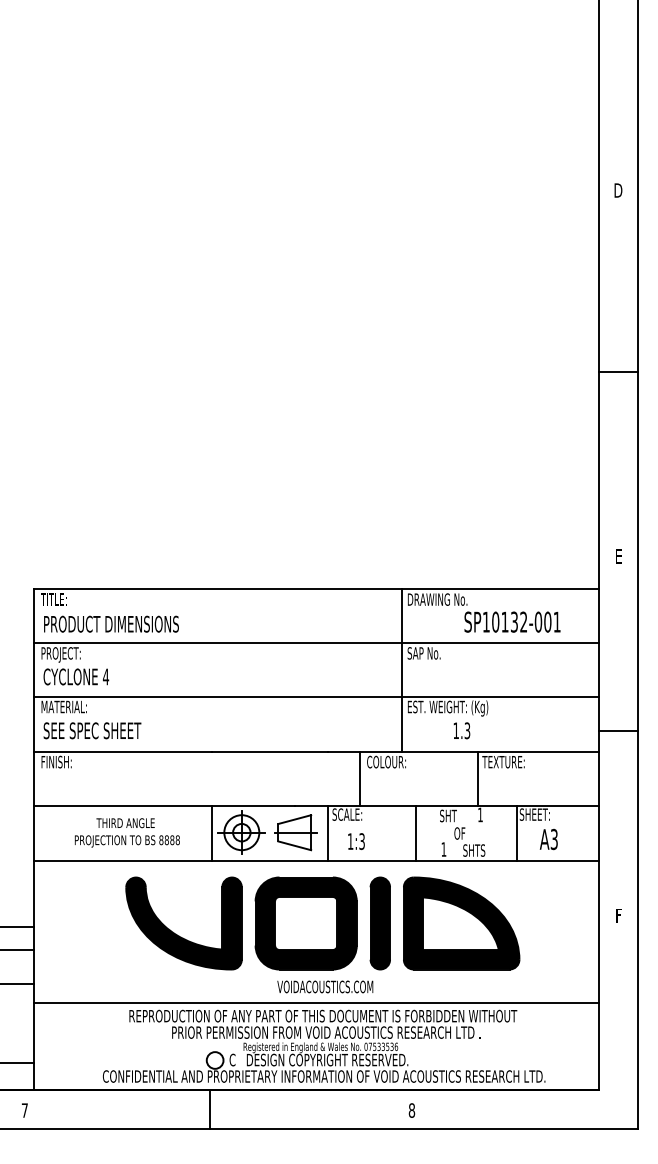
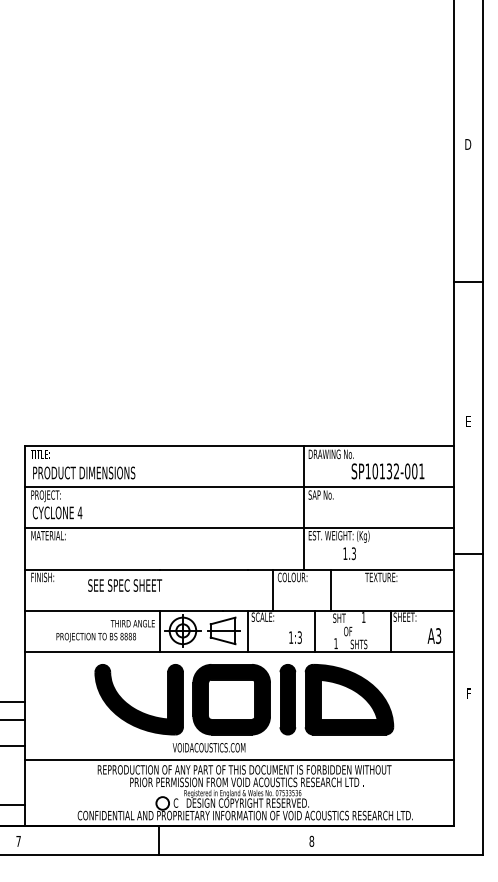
text: (92, 730) -> (125, 585), moved
line: (477, 778) -> (330, 589), moved
text: (125, 823) -> (132, 623), moved
text: (548, 839) -> (434, 636), moved
text: (356, 841) -> (295, 637), moved
text: (325, 986) -> (209, 747), moved

